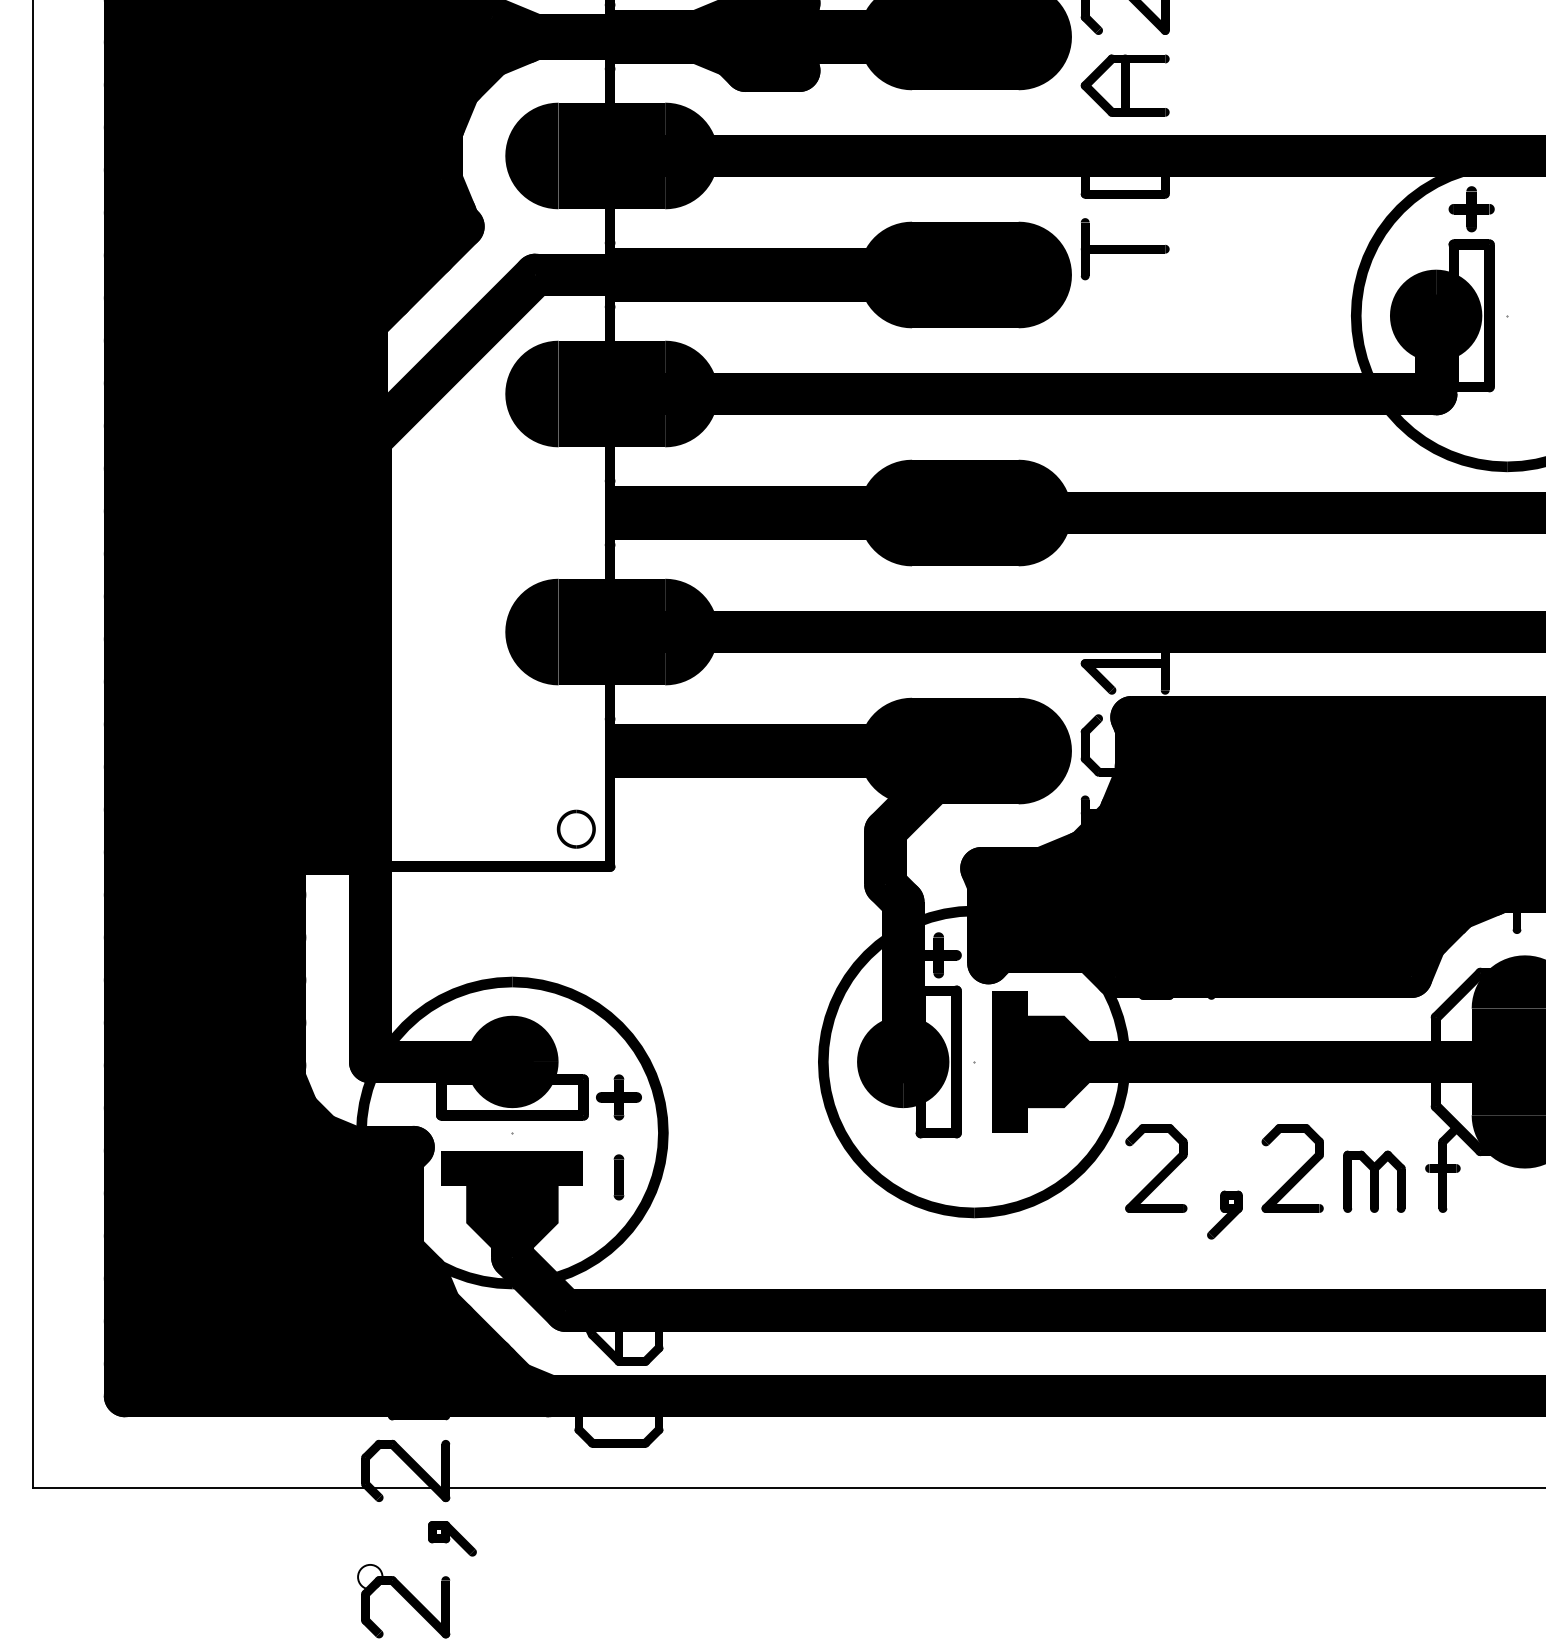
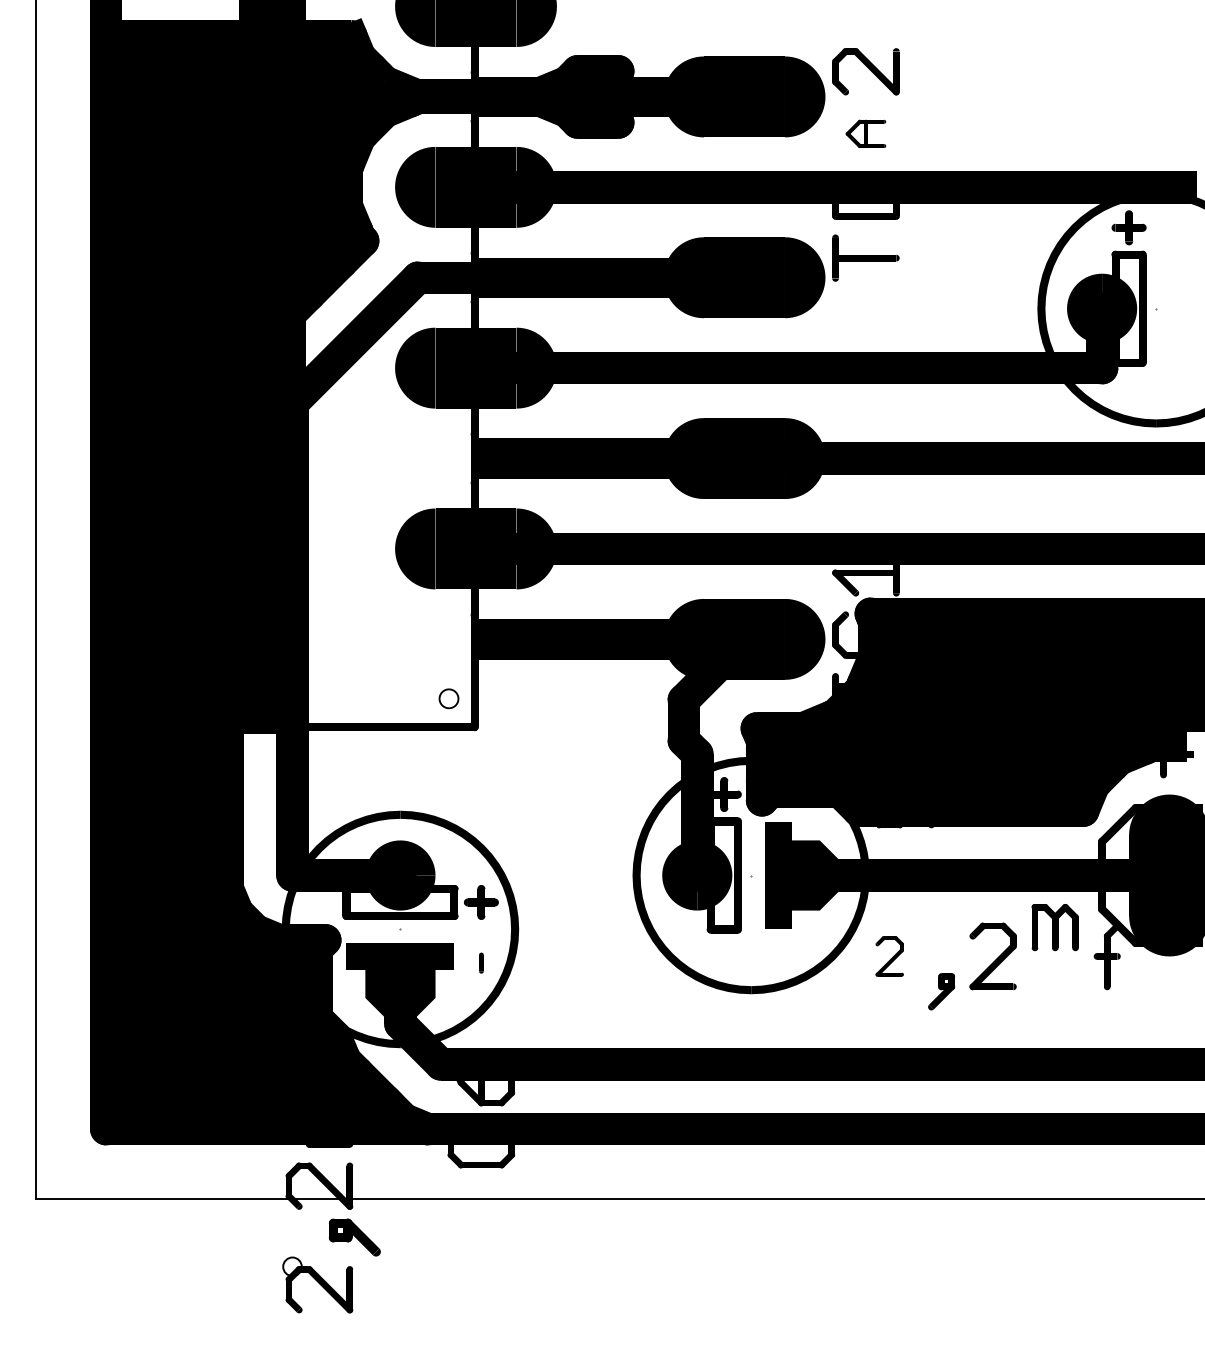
part: (1124, 85) -> (865, 133), size x0.6
part: (575, 828) -> (448, 698), size x0.7
part: (1156, 1168) -> (889, 956), size x0.6
part: (619, 1176) -> (481, 962), size x0.6
part: (1373, 1181) -> (1054, 927), moved
part: (451, 1538) -> (354, 1237), size x1.4

